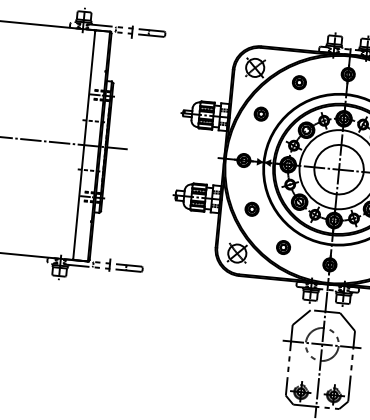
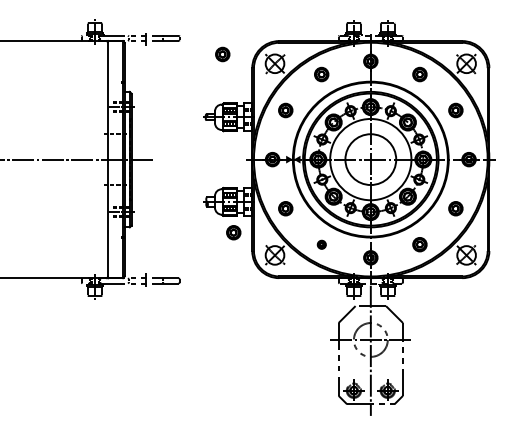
part: (205, 53) -> (222, 54), added
part: (199, 227) -> (233, 232), added
part: (283, 247) -> (321, 244), size x0.6

